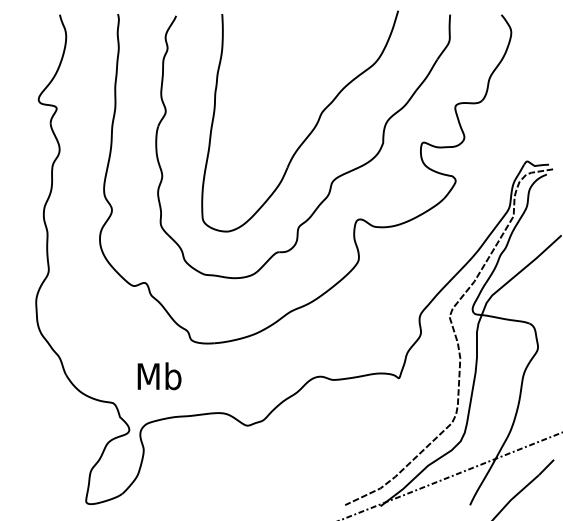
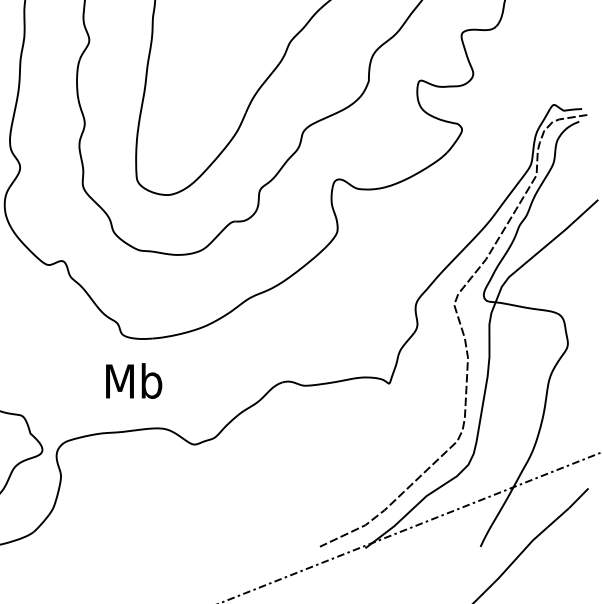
text: (159, 376) -> (133, 381), moved

